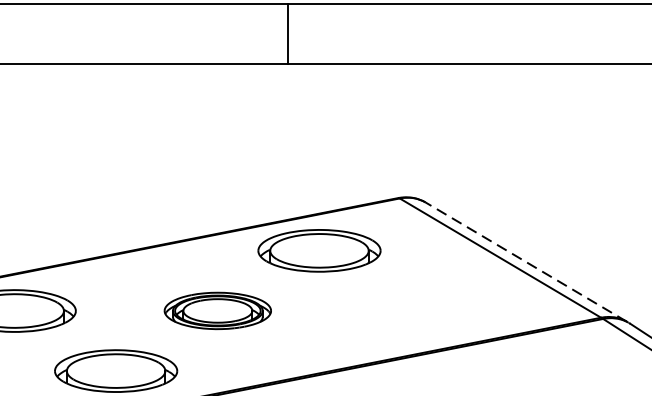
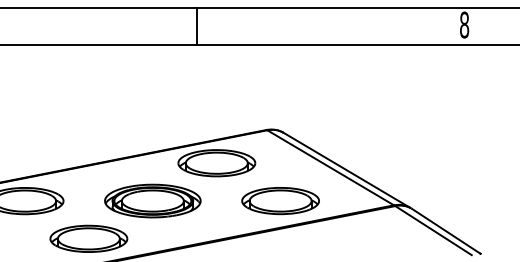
line: (525, 262) -> (346, 170), dashed -> solid
part: (217, 310) -> (152, 200), size x1.43
part: (420, 311) -> (280, 201), added

